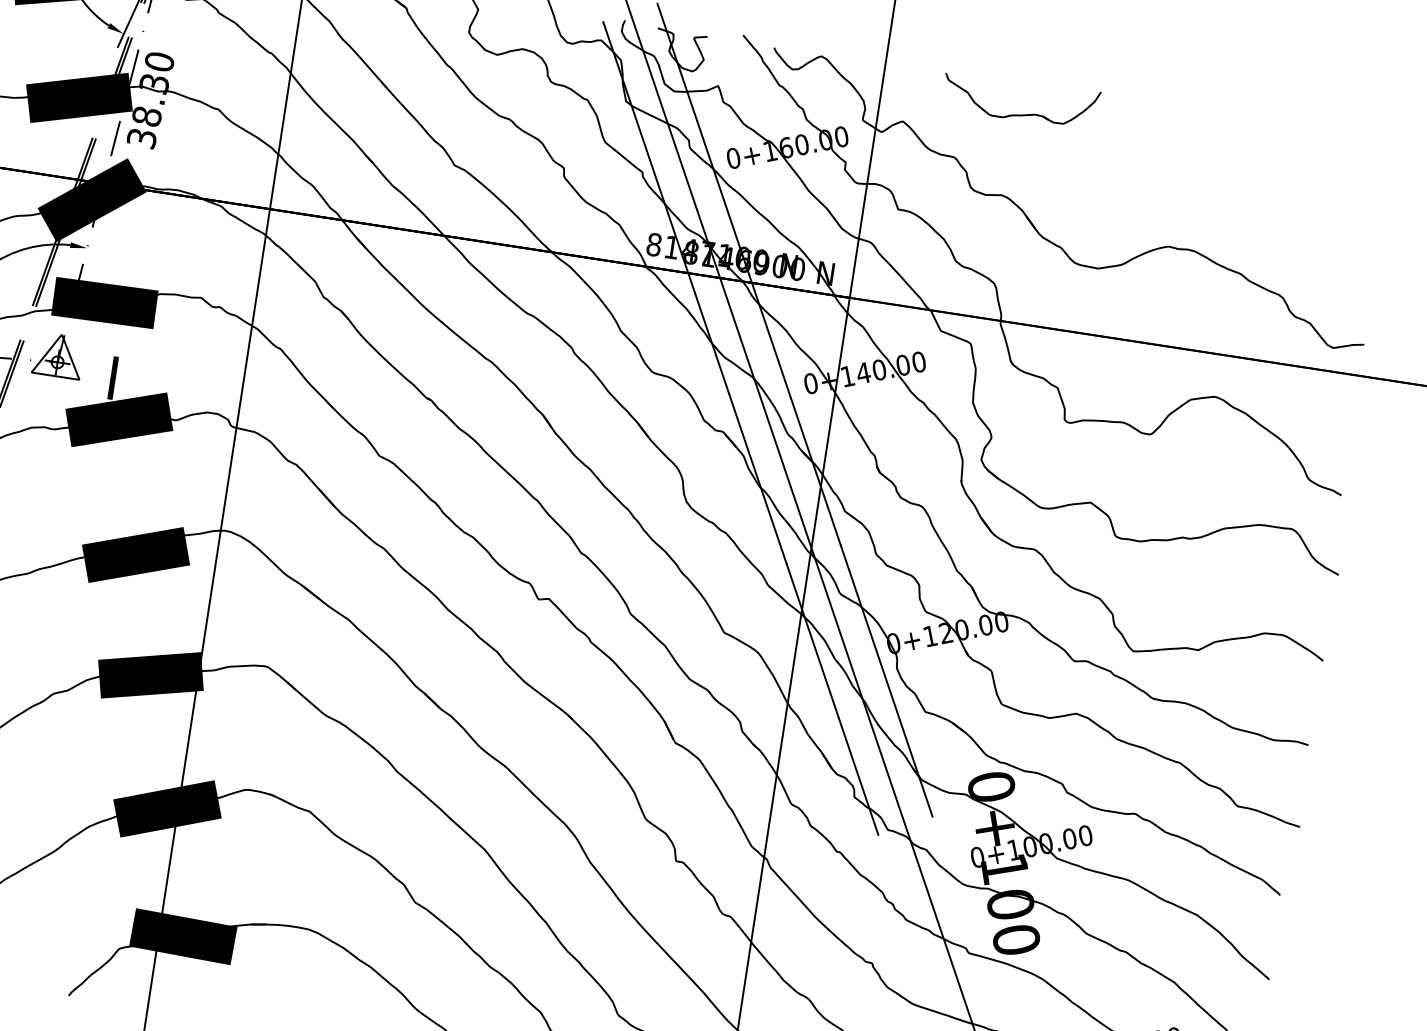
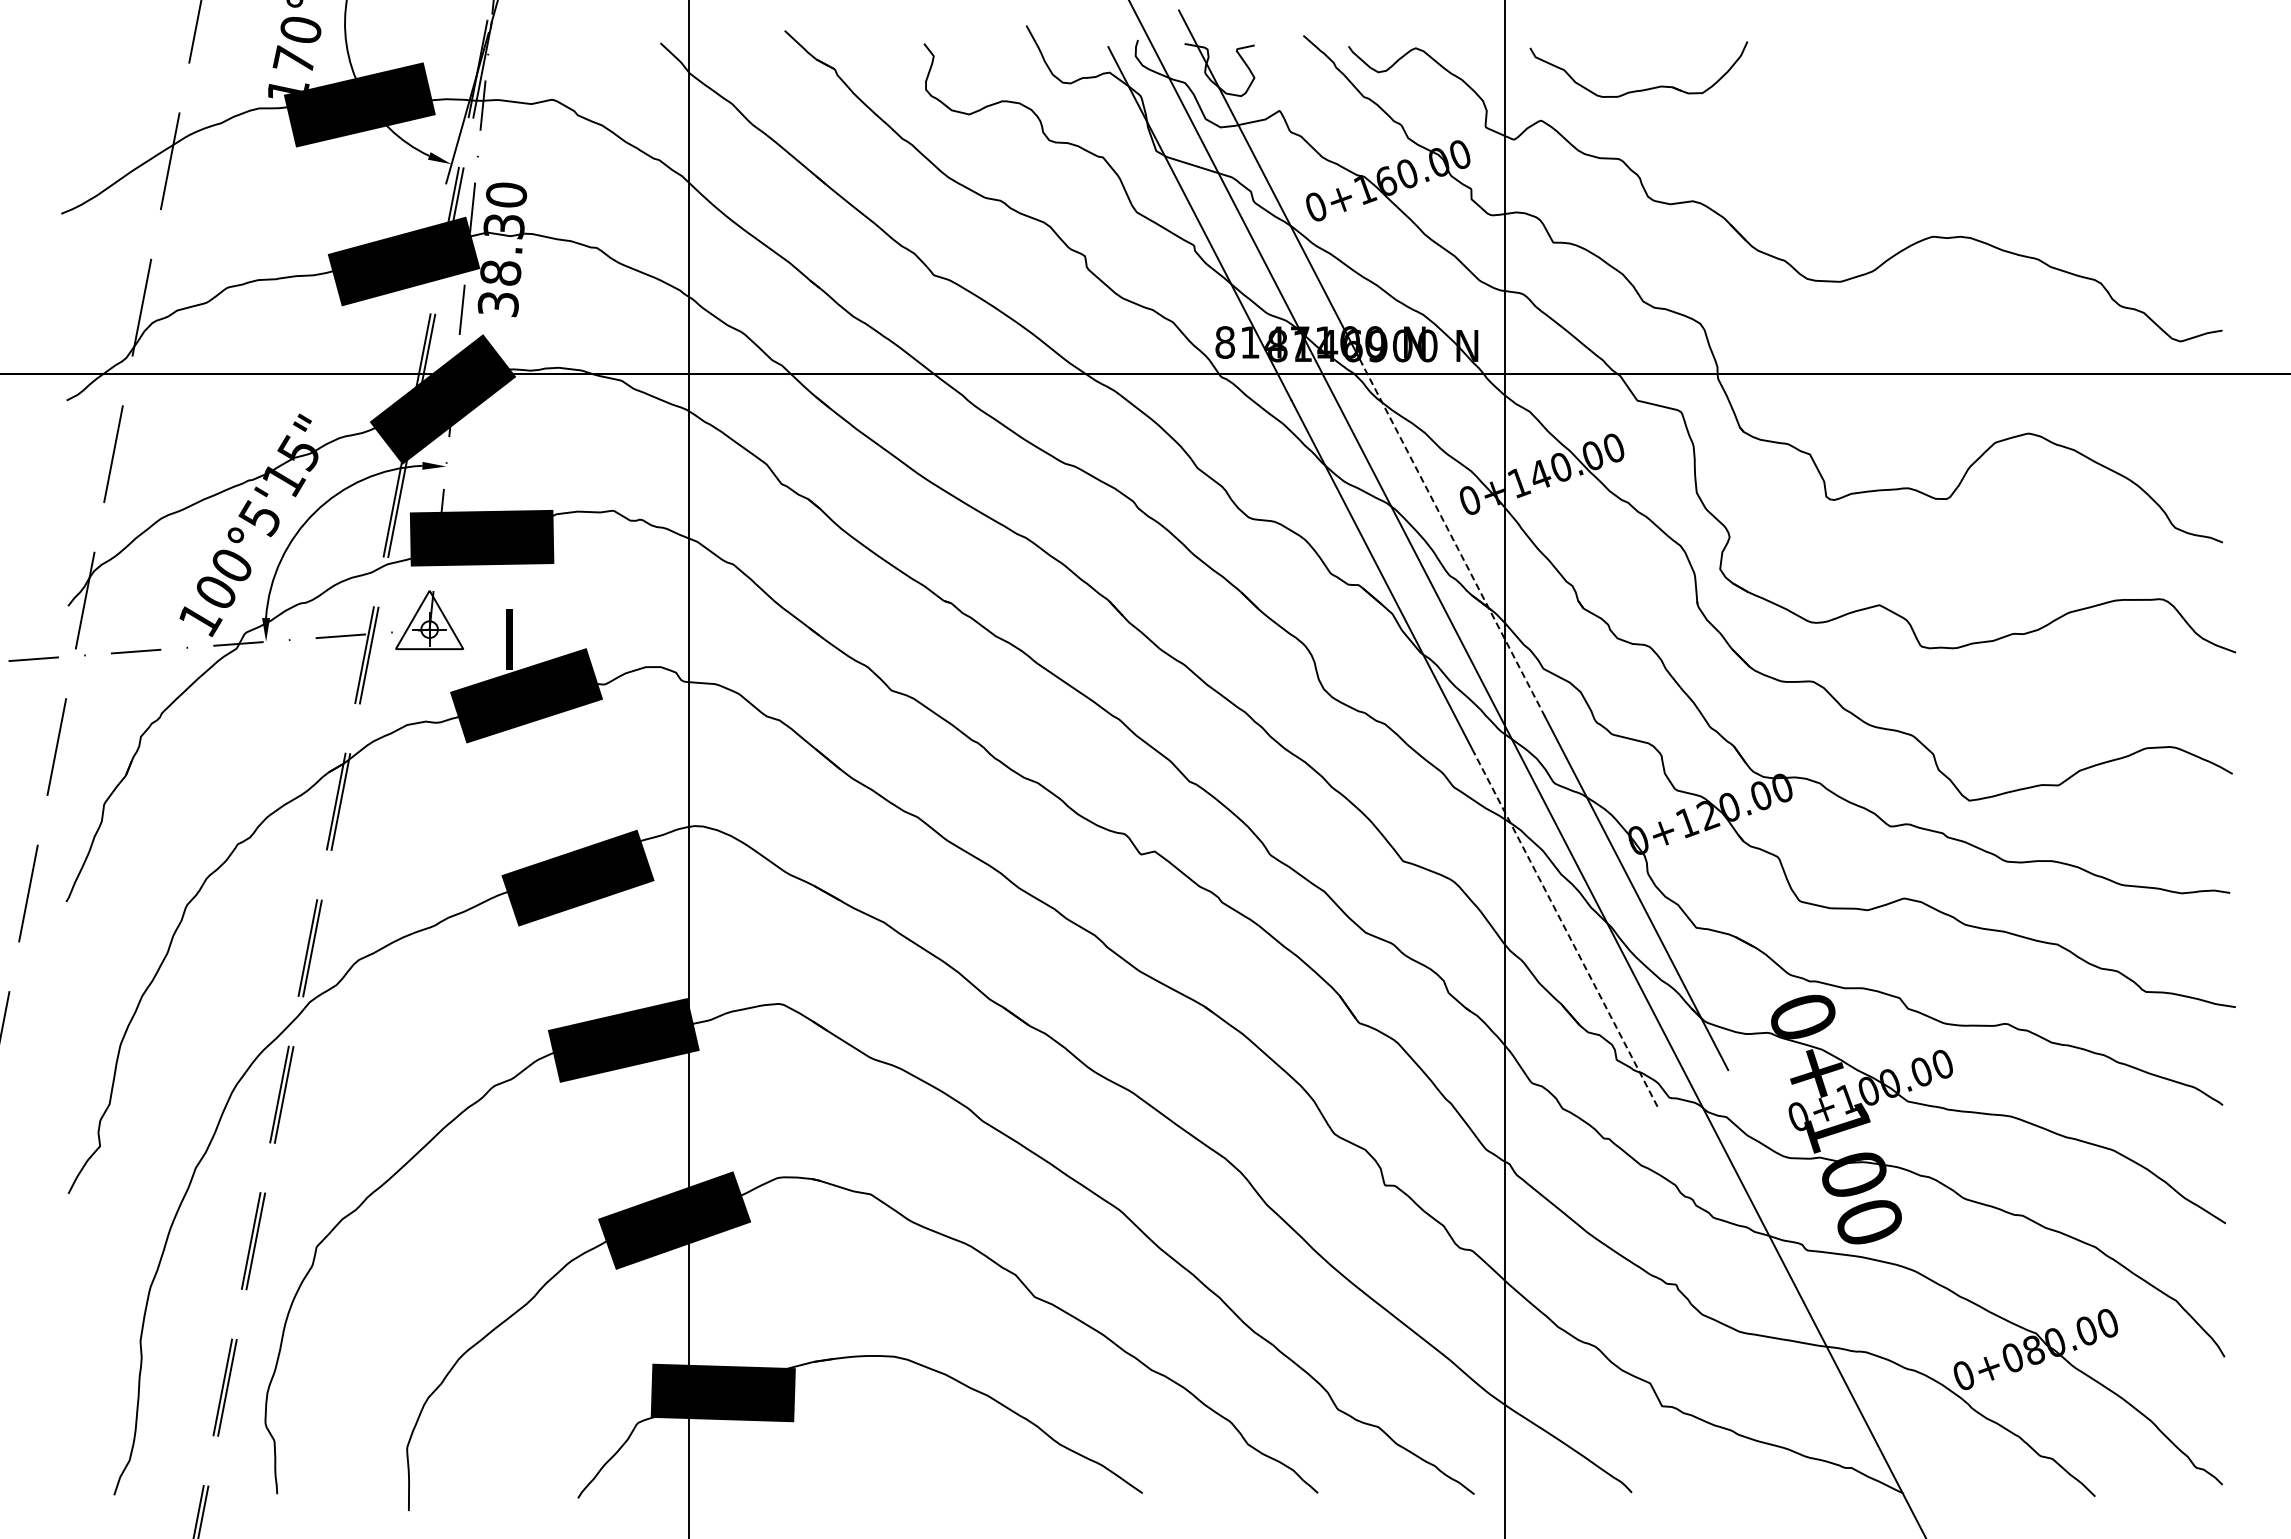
part: (1019, 114) -> (1640, 89), moved
line: (794, 410) -> (1453, 540), solid -> dashed
line: (832, 699) -> (1566, 930), solid -> dashed

